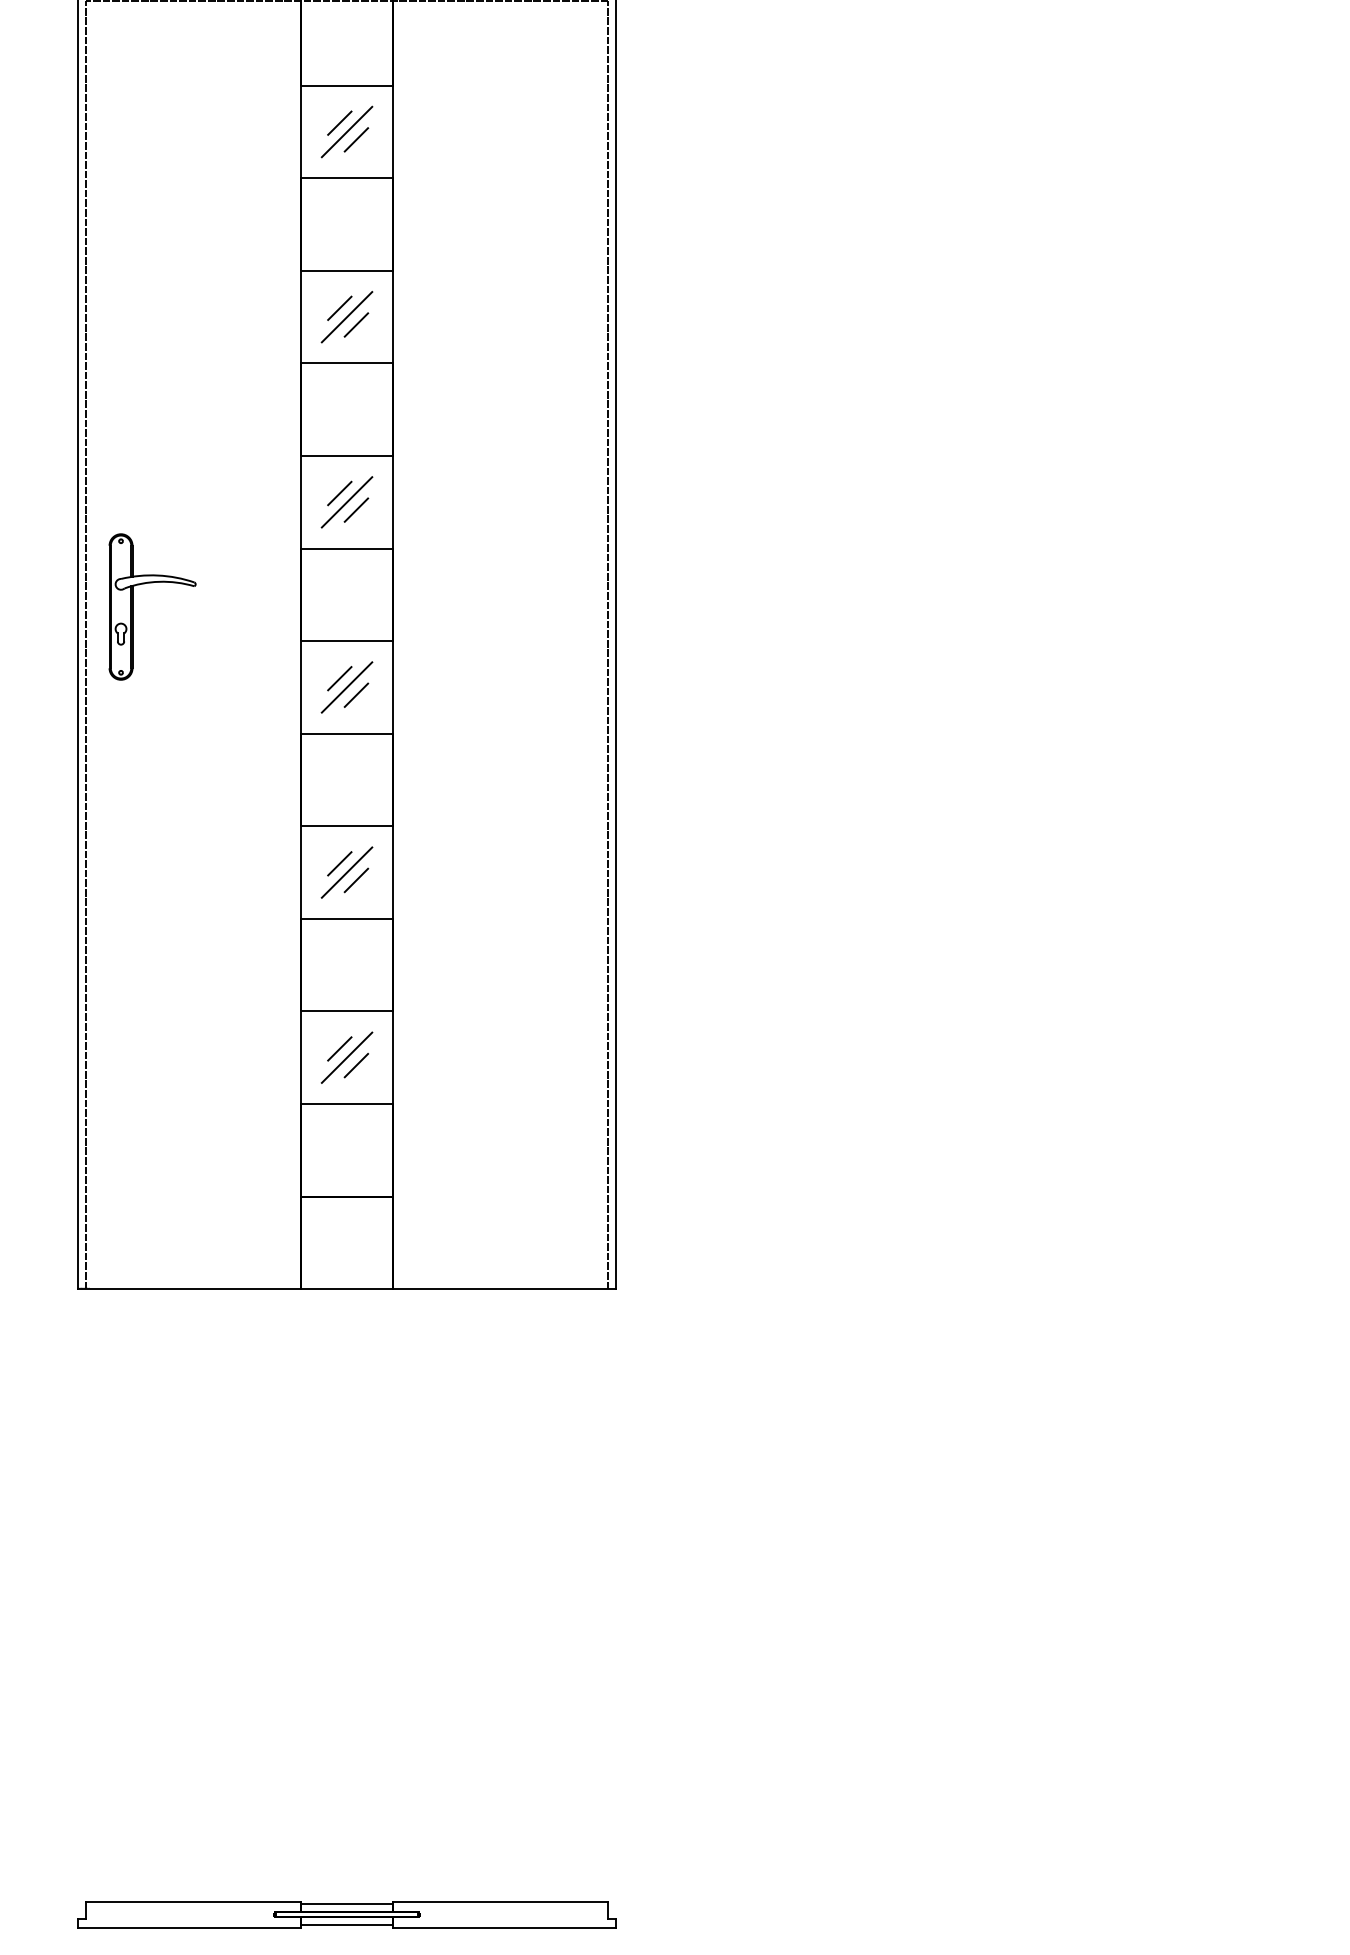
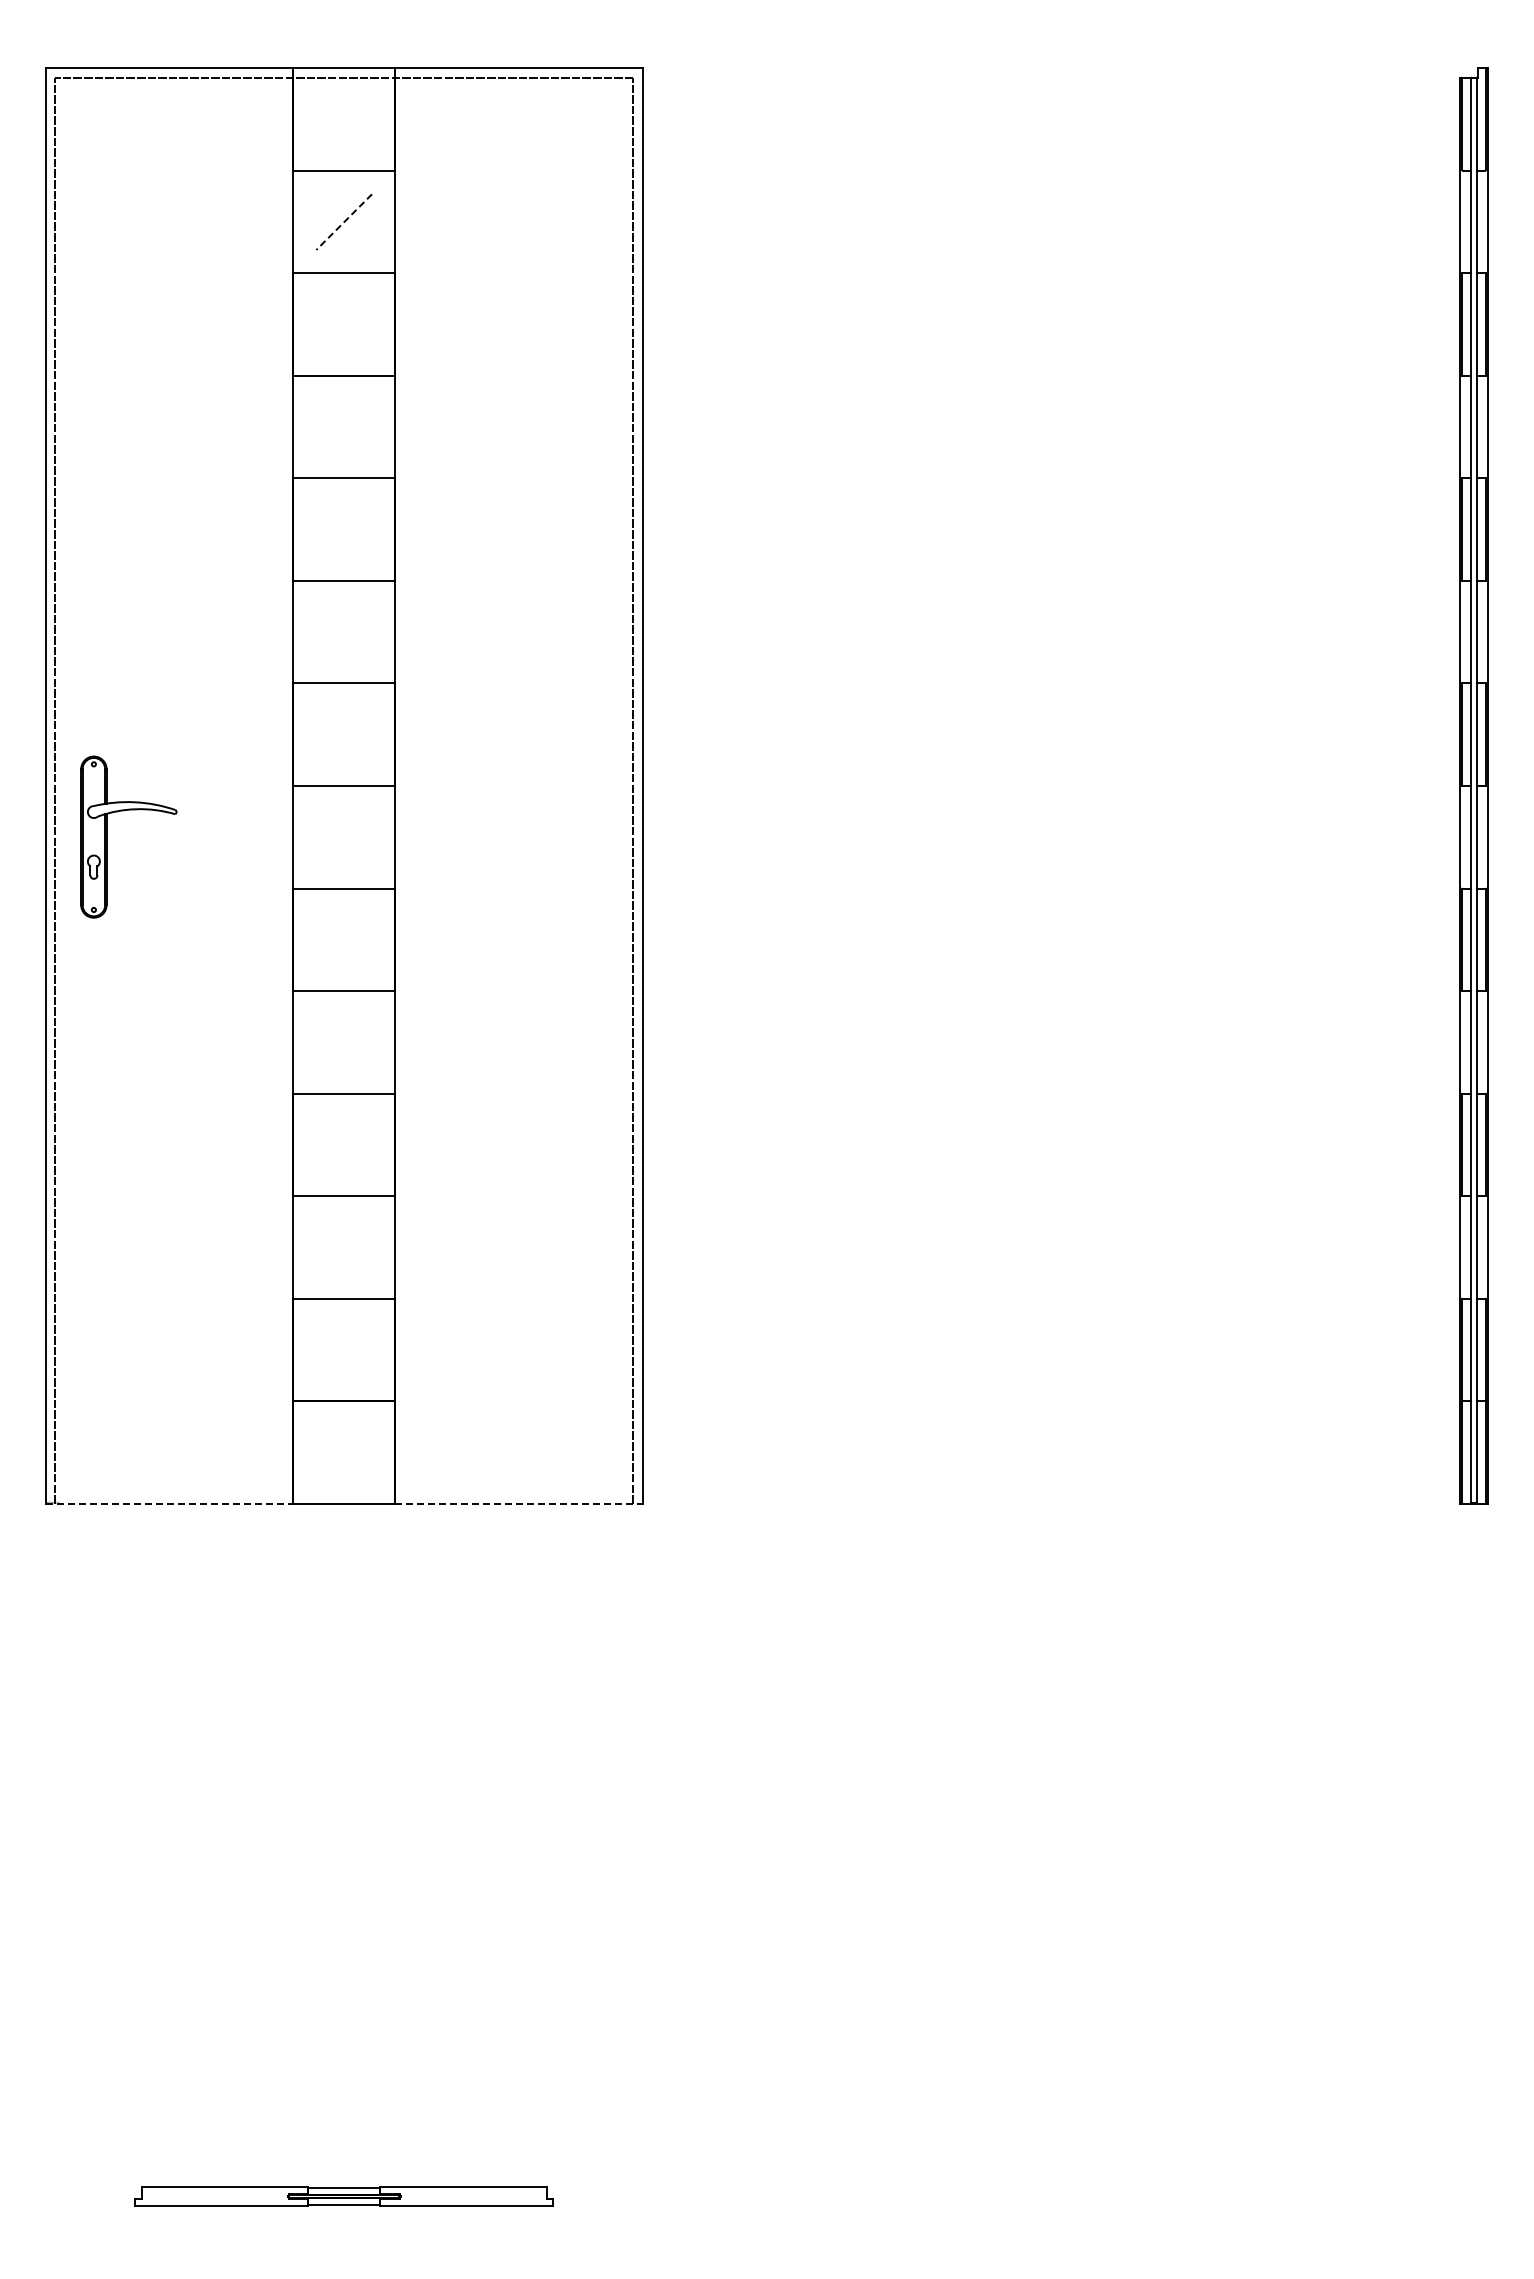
line: (340, 123) -> (336, 212), removed
line: (346, 132) -> (343, 222), solid -> dashed
line: (356, 139) -> (354, 230), removed
line: (340, 308) -> (336, 417), removed
line: (347, 317) -> (344, 427), removed
line: (356, 324) -> (354, 435), removed
line: (340, 493) -> (336, 622), removed
line: (347, 502) -> (344, 632), removed
line: (356, 509) -> (354, 640), removed
part: (133, 606) -> (107, 836), moved
line: (340, 678) -> (336, 827), removed
line: (347, 687) -> (344, 837), removed
line: (356, 694) -> (354, 845), removed
line: (340, 863) -> (336, 1032), removed
line: (347, 872) -> (344, 1042), removed
line: (356, 880) -> (354, 1050), removed
line: (340, 1048) -> (336, 1237), removed
line: (347, 1057) -> (344, 1247), removed
line: (356, 1065) -> (354, 1255), removed
line: (189, 1289) -> (169, 1503), solid -> dashed
line: (505, 1289) -> (519, 1503), solid -> dashed
part: (347, 1914) -> (344, 2196), size x0.7

